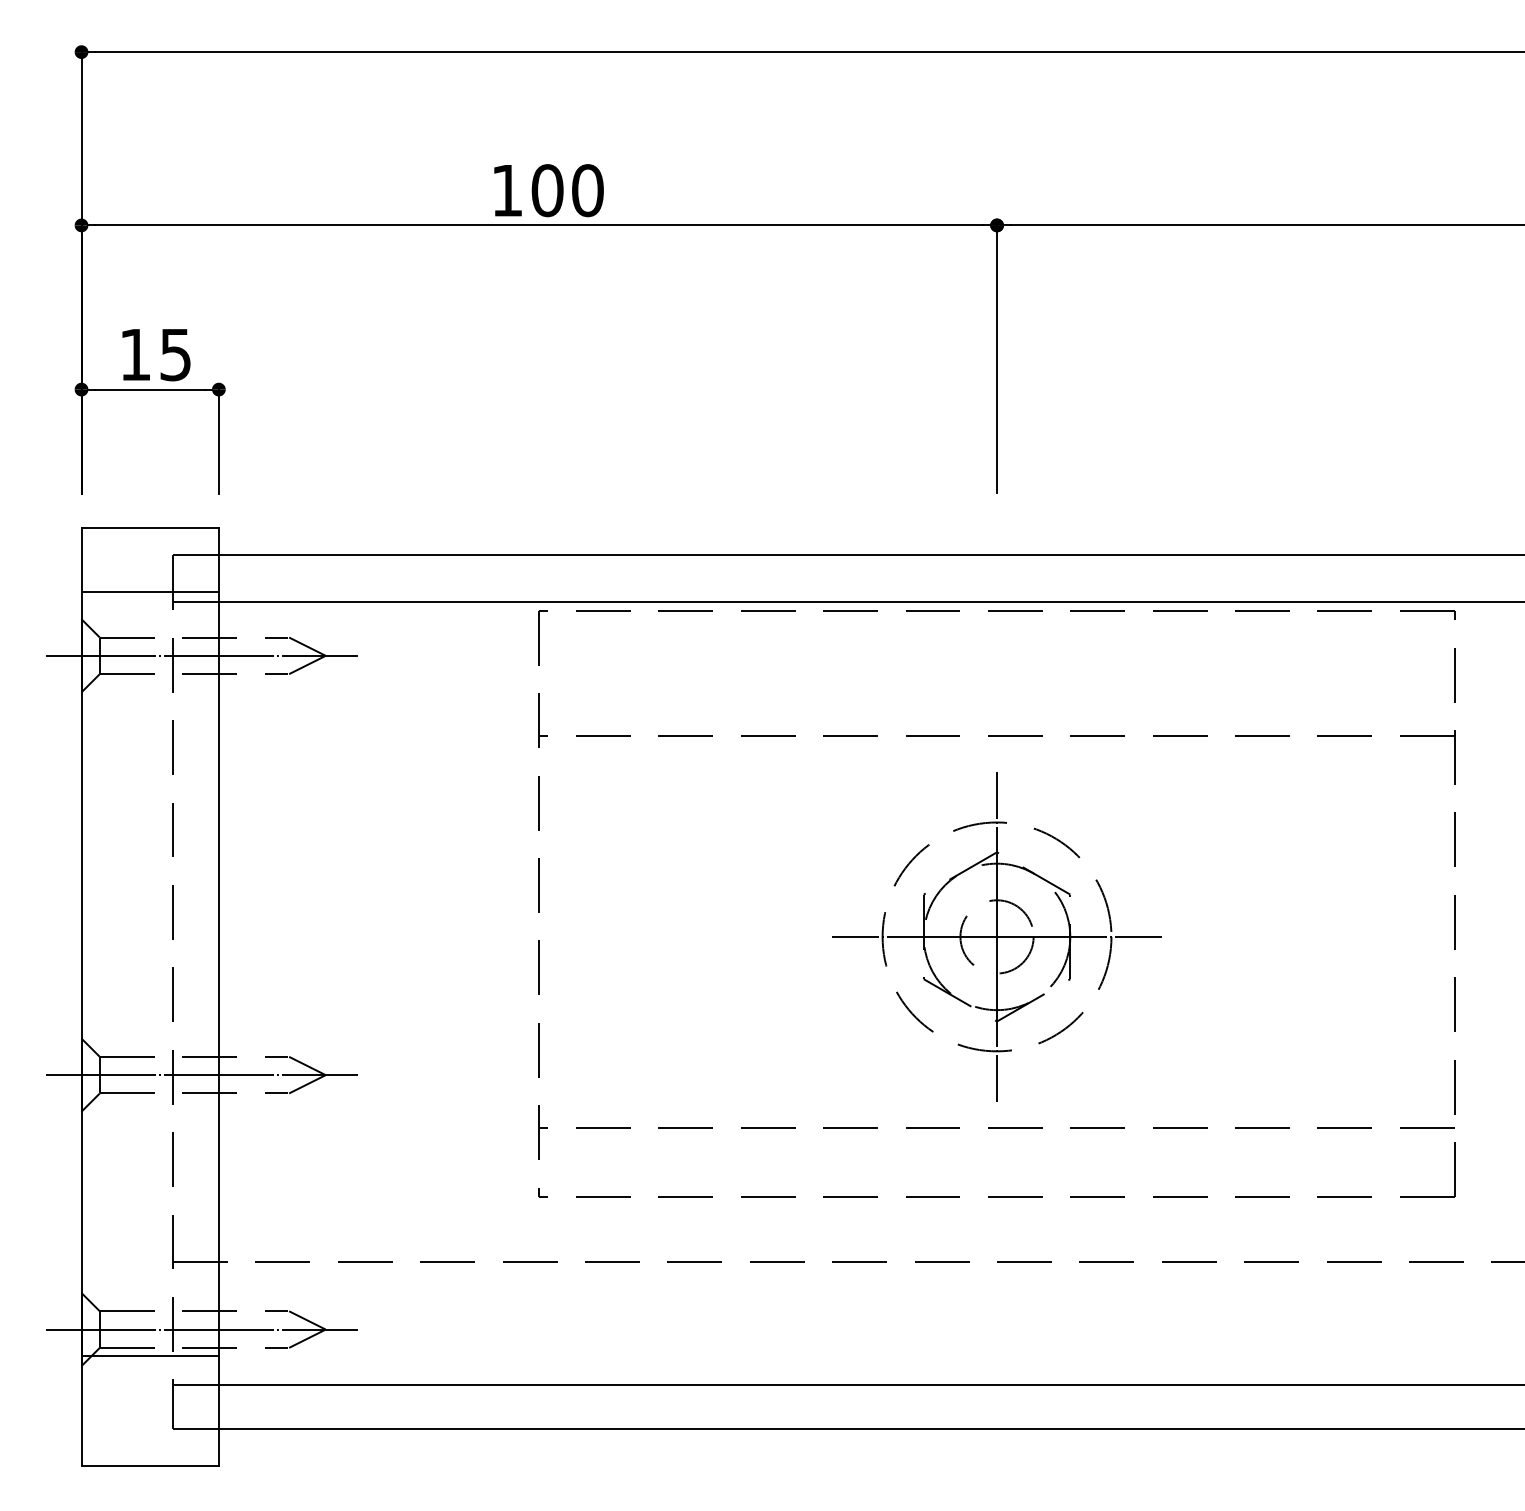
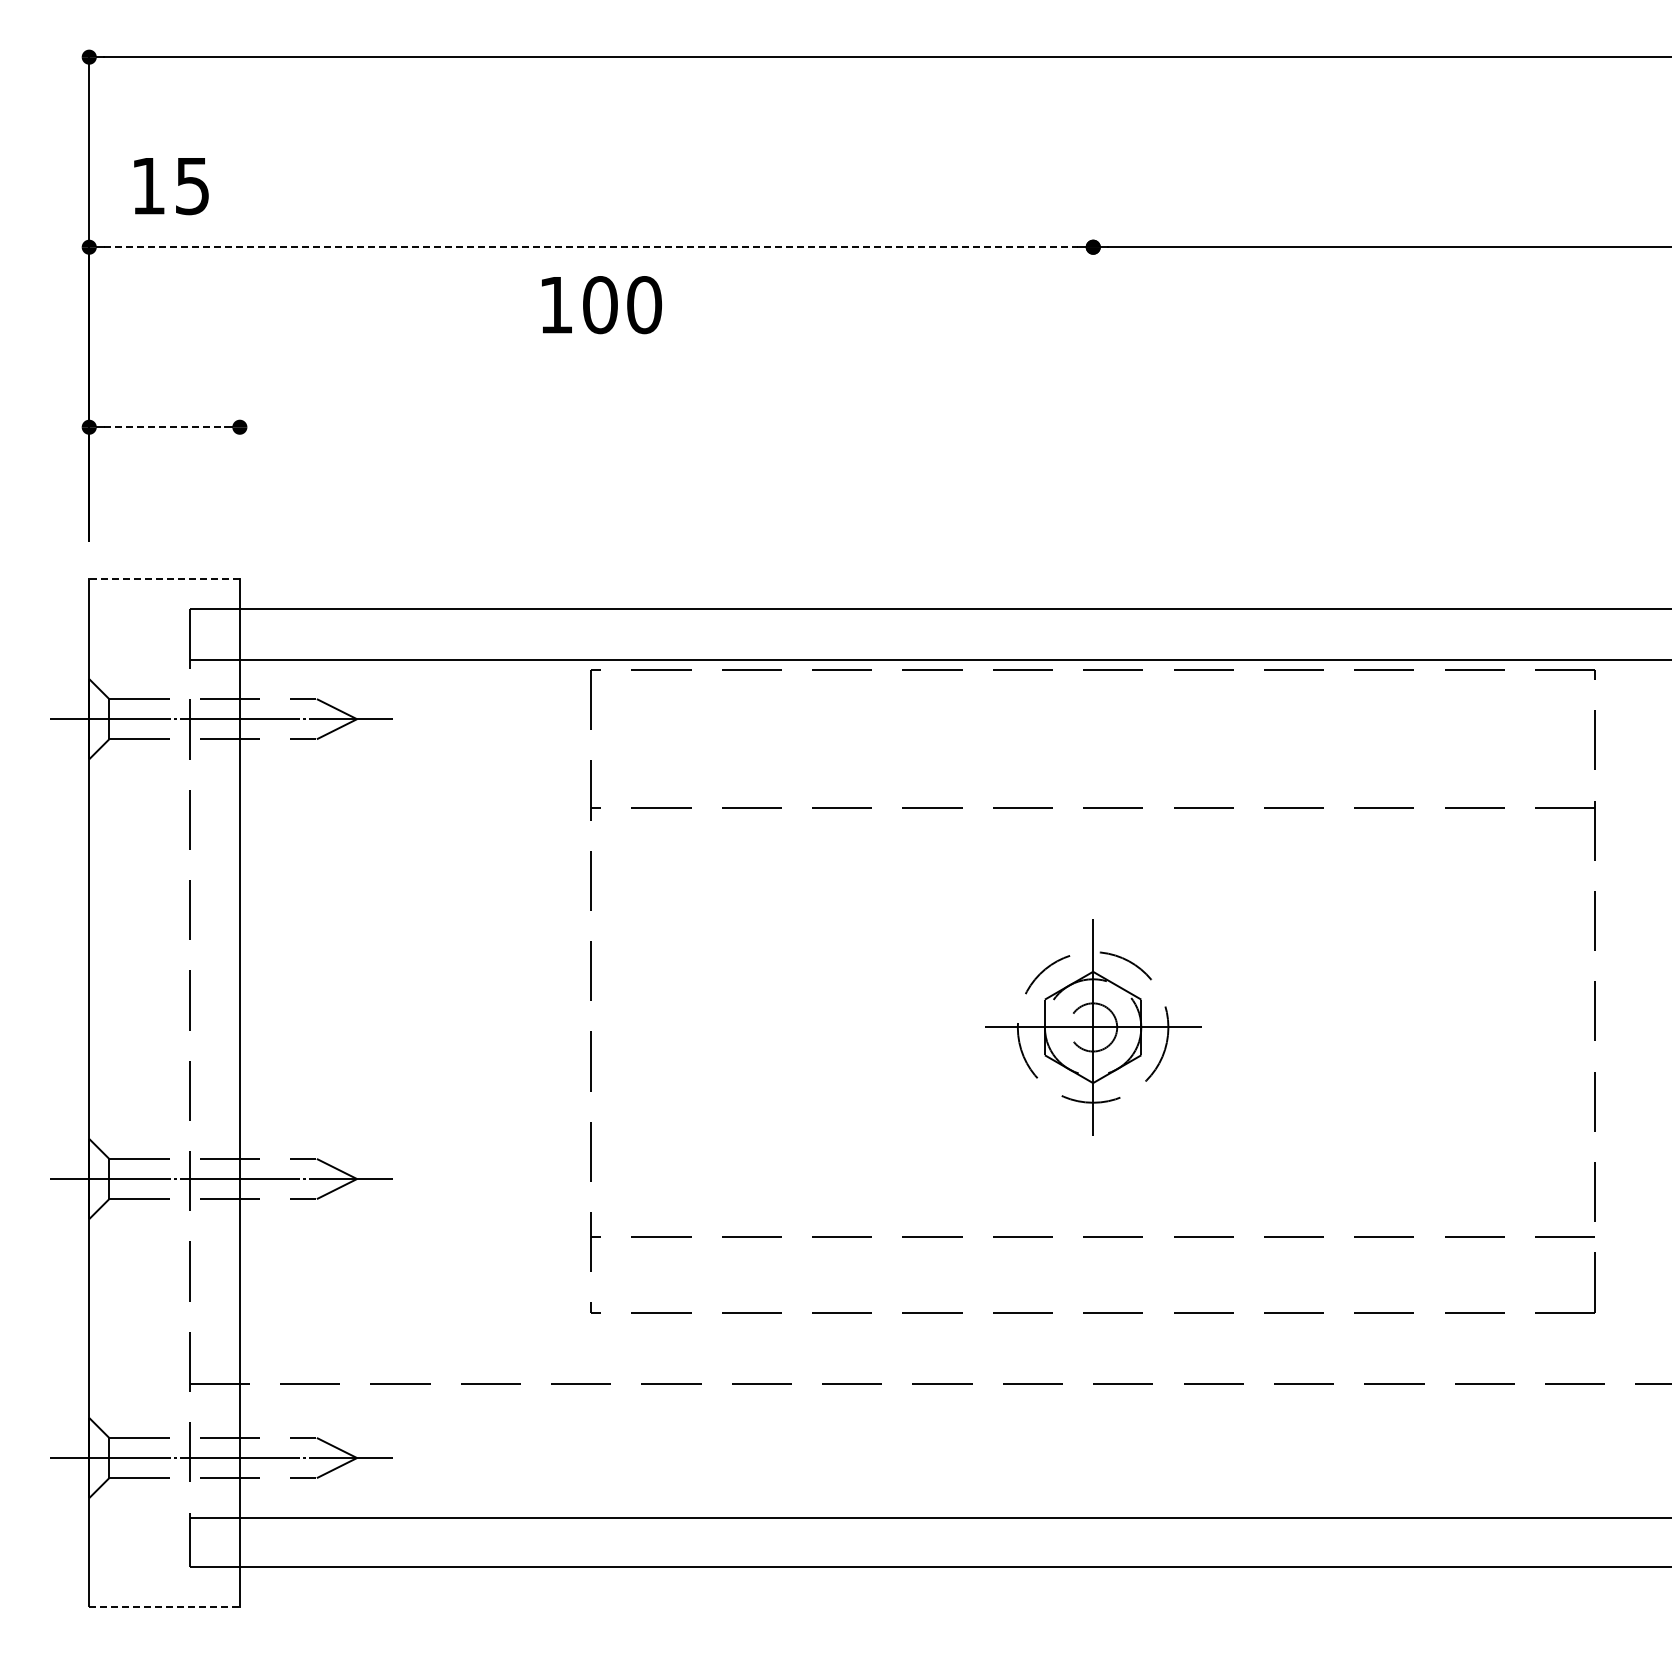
text: (548, 191) -> (601, 305), moved
line: (539, 225) -> (591, 247), solid -> dashed
text: (156, 355) -> (171, 186), moved
line: (997, 356) -> (1093, 391), removed
line: (151, 389) -> (165, 427), solid -> dashed
line: (218, 439) -> (239, 481), removed
line: (150, 527) -> (164, 578), solid -> dashed
line: (150, 592) -> (164, 649), removed
part: (996, 936) -> (1092, 1027), size x0.6
line: (150, 1355) -> (164, 1486), removed
line: (151, 1465) -> (165, 1607), solid -> dashed

